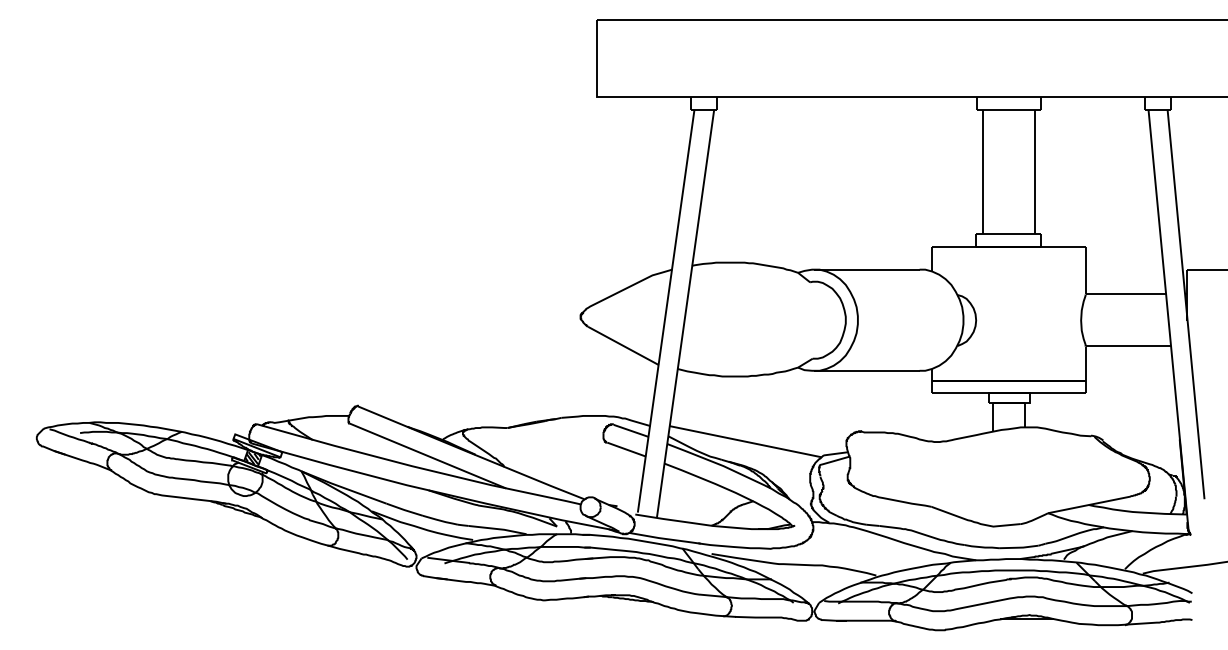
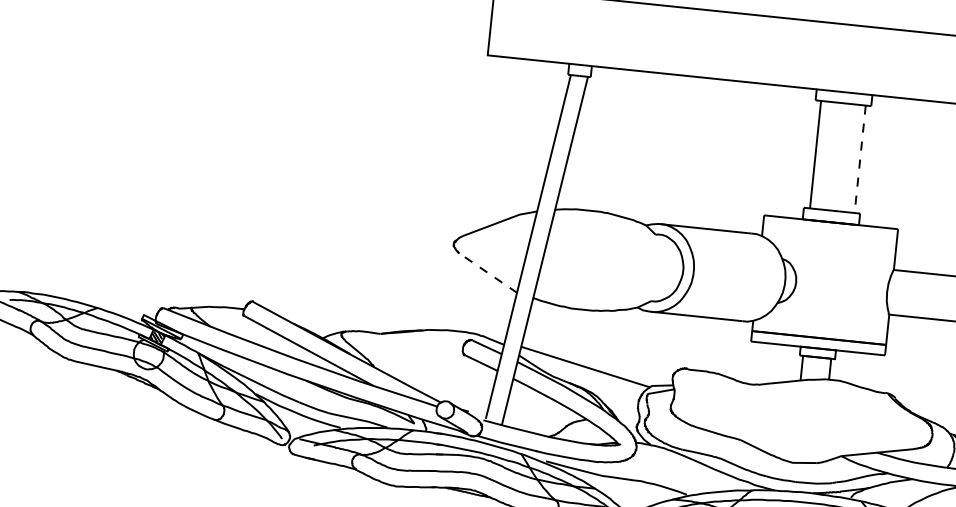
line: (1034, 172) -> (859, 159), solid -> dashed
line: (623, 345) -> (488, 272), solid -> dashed

